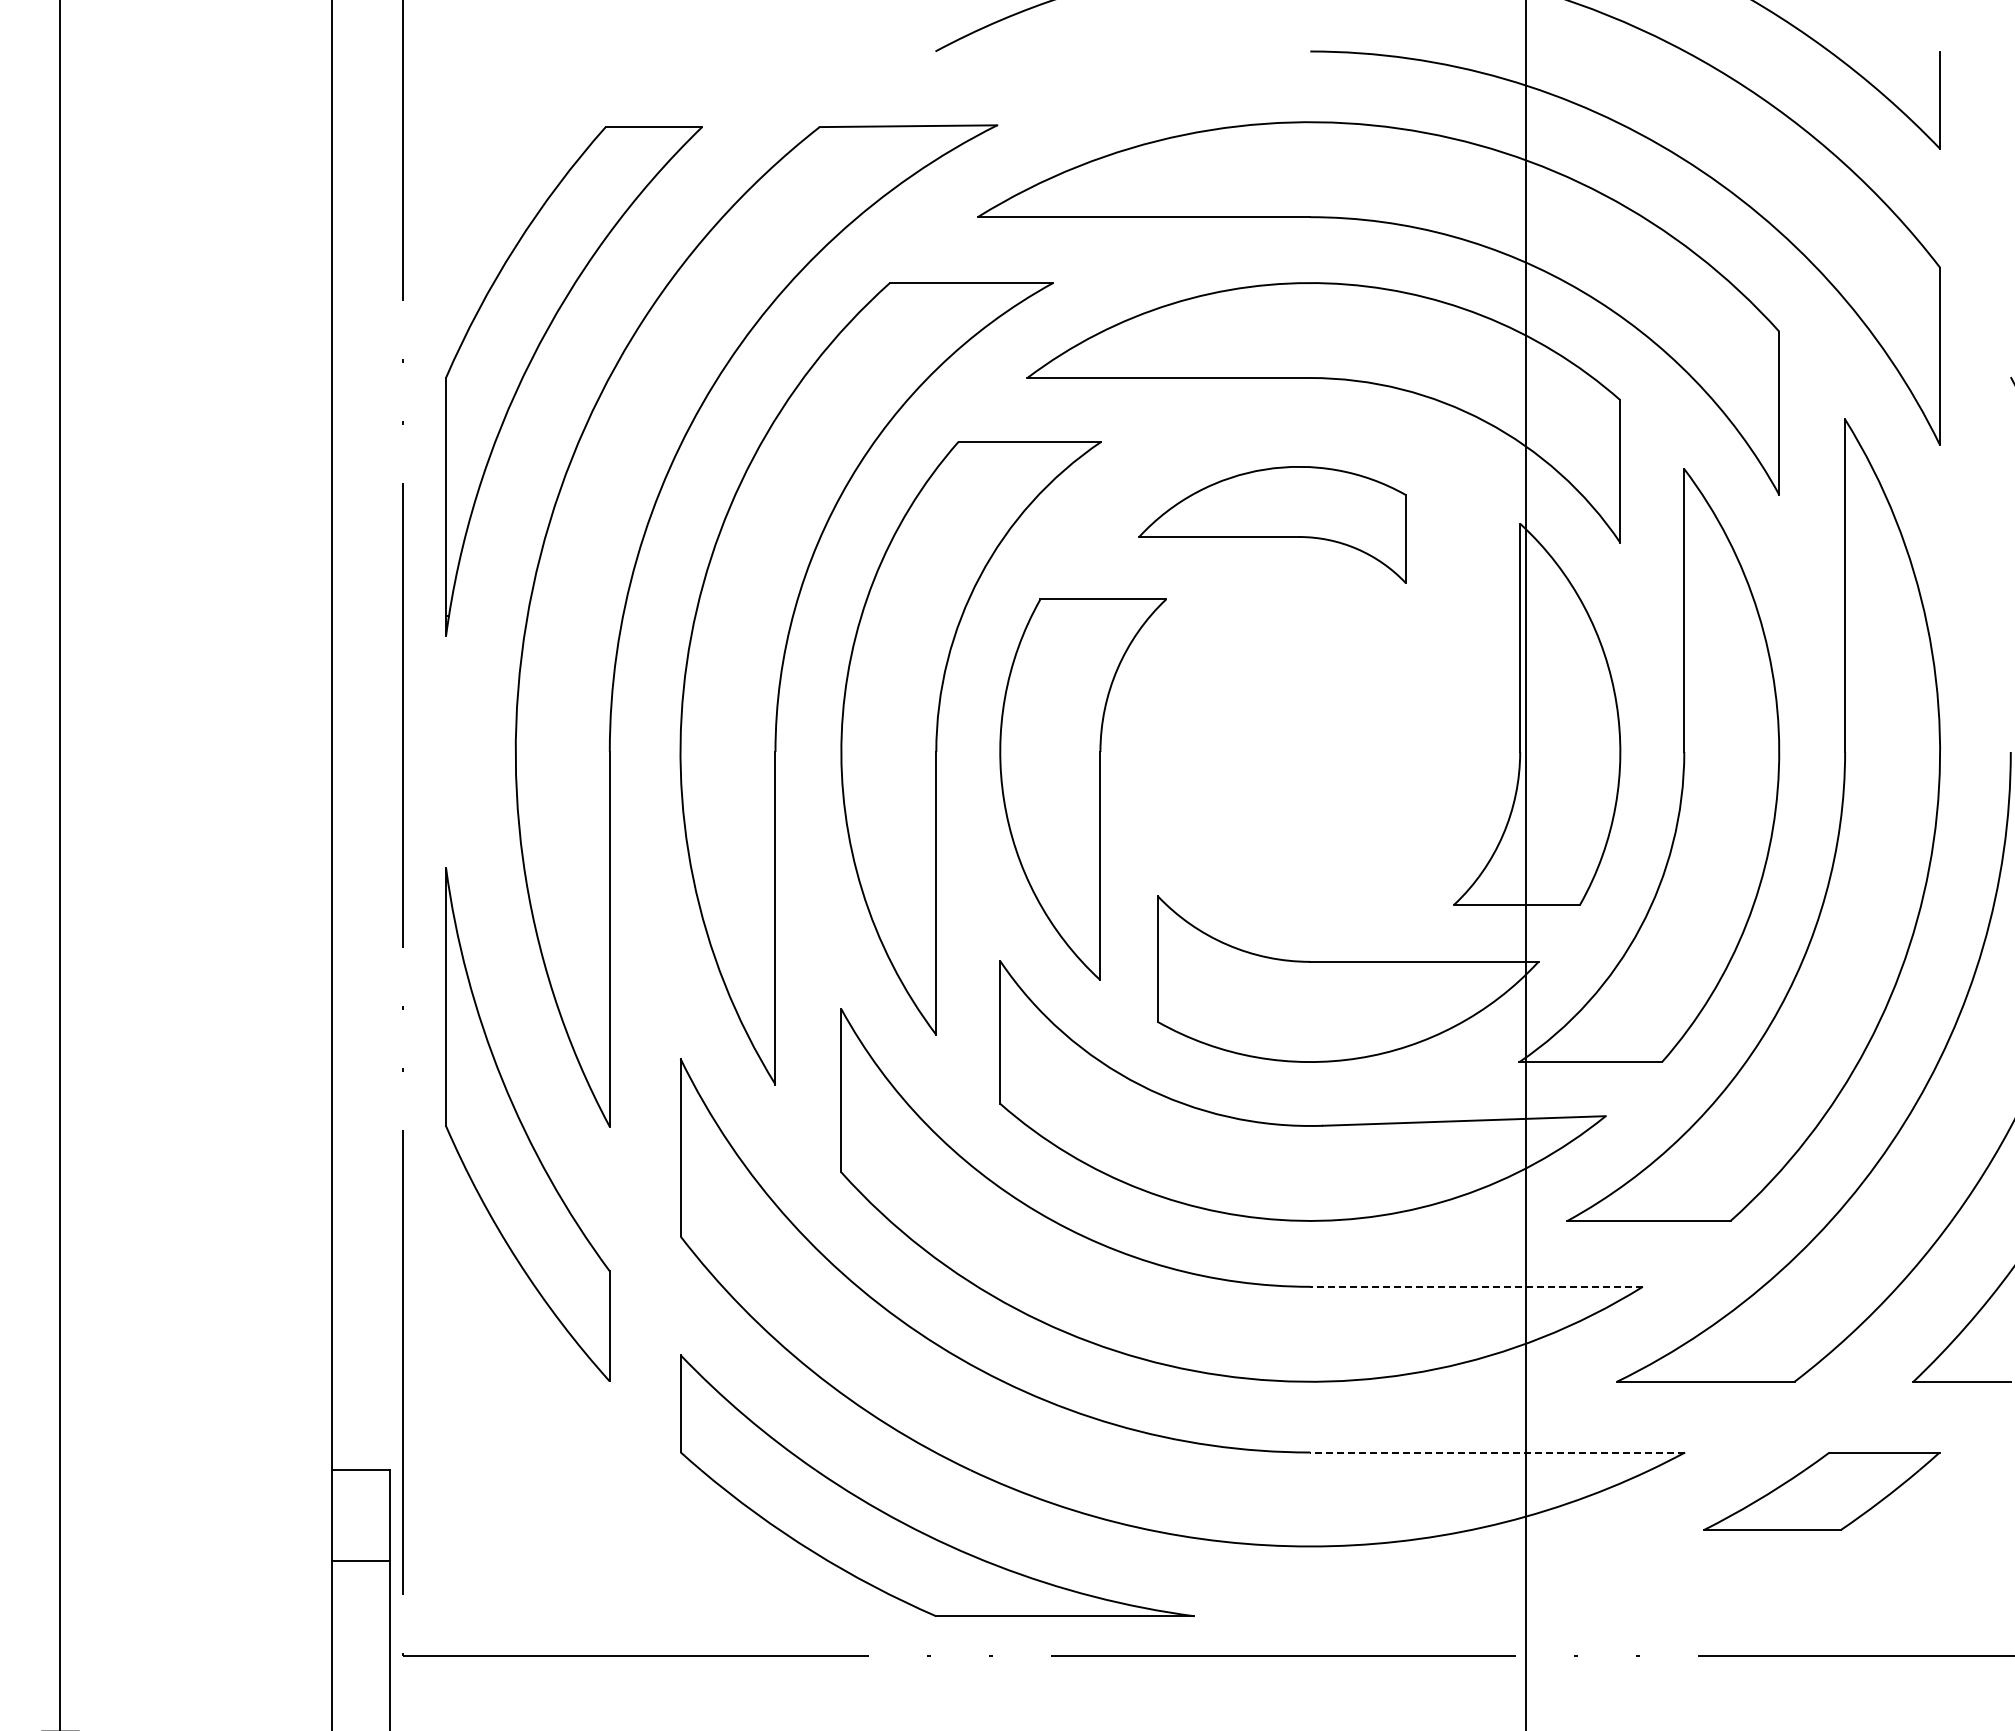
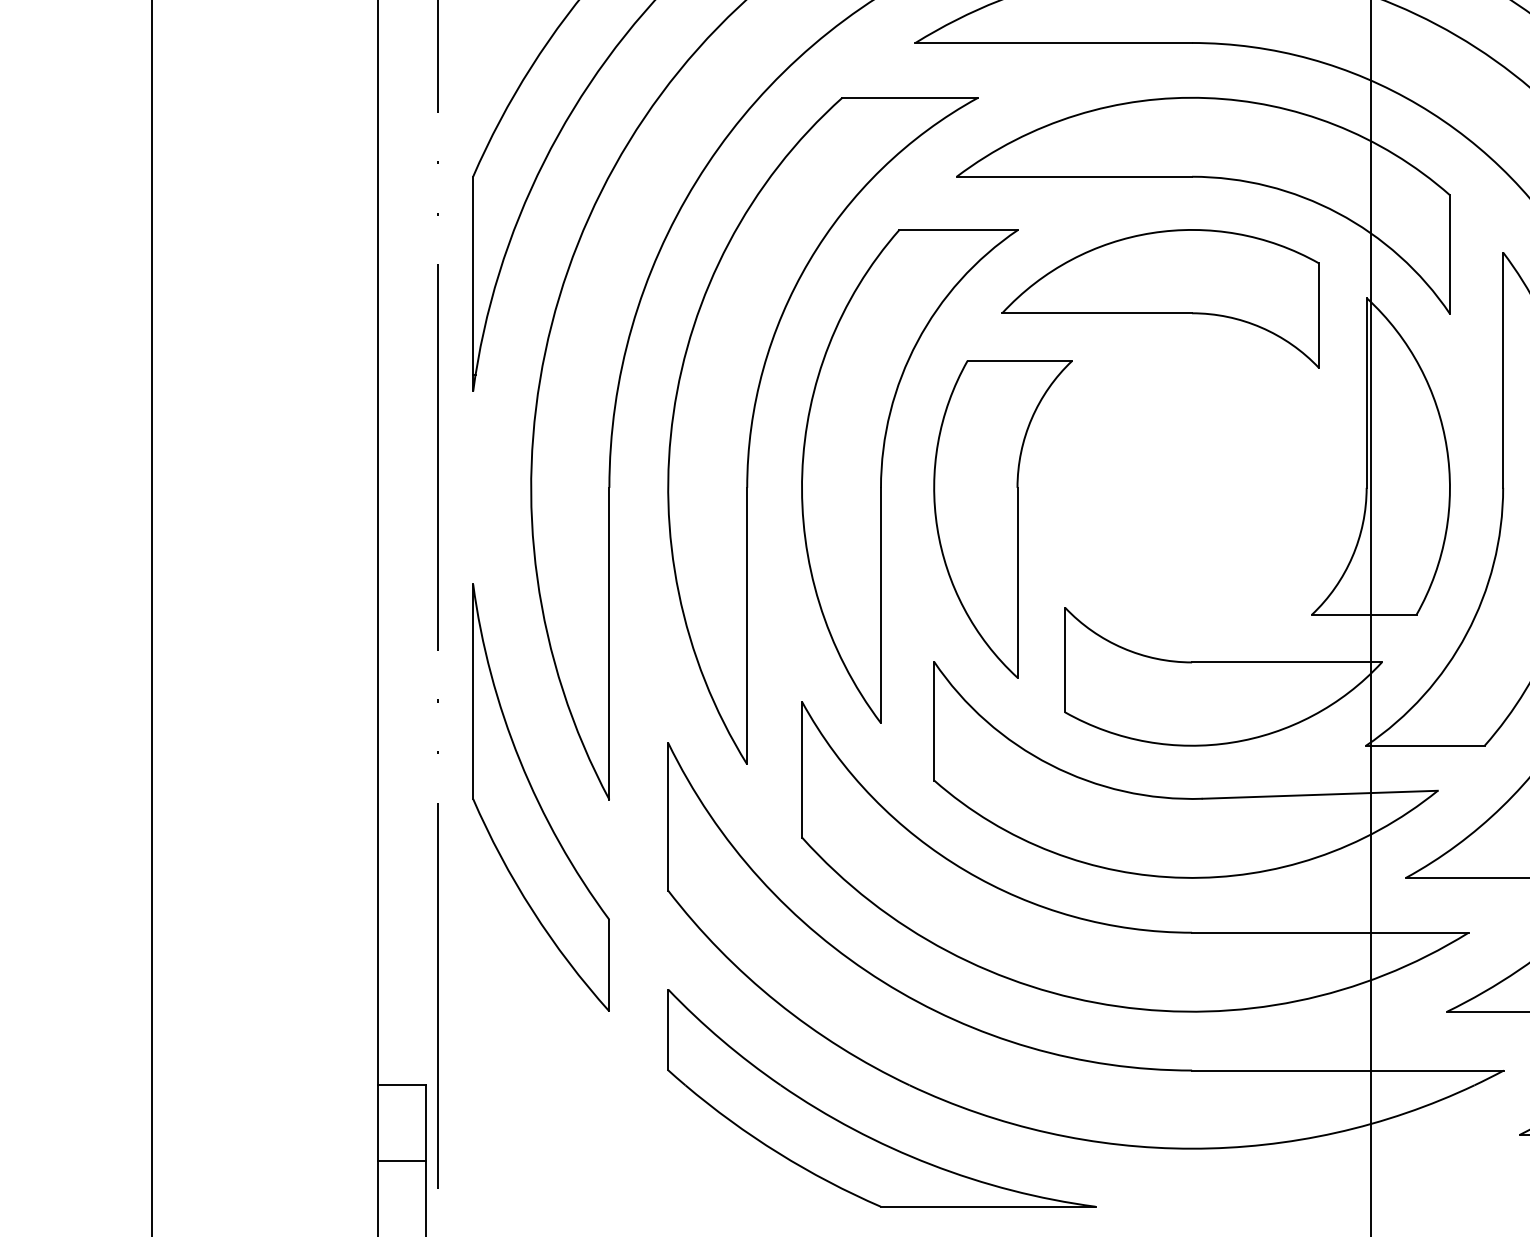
part: (1272, 524) -> (1160, 298), size x1.43
line: (1476, 1286) -> (1330, 932), dashed -> solid
line: (1497, 1452) -> (1347, 1070), dashed -> solid

